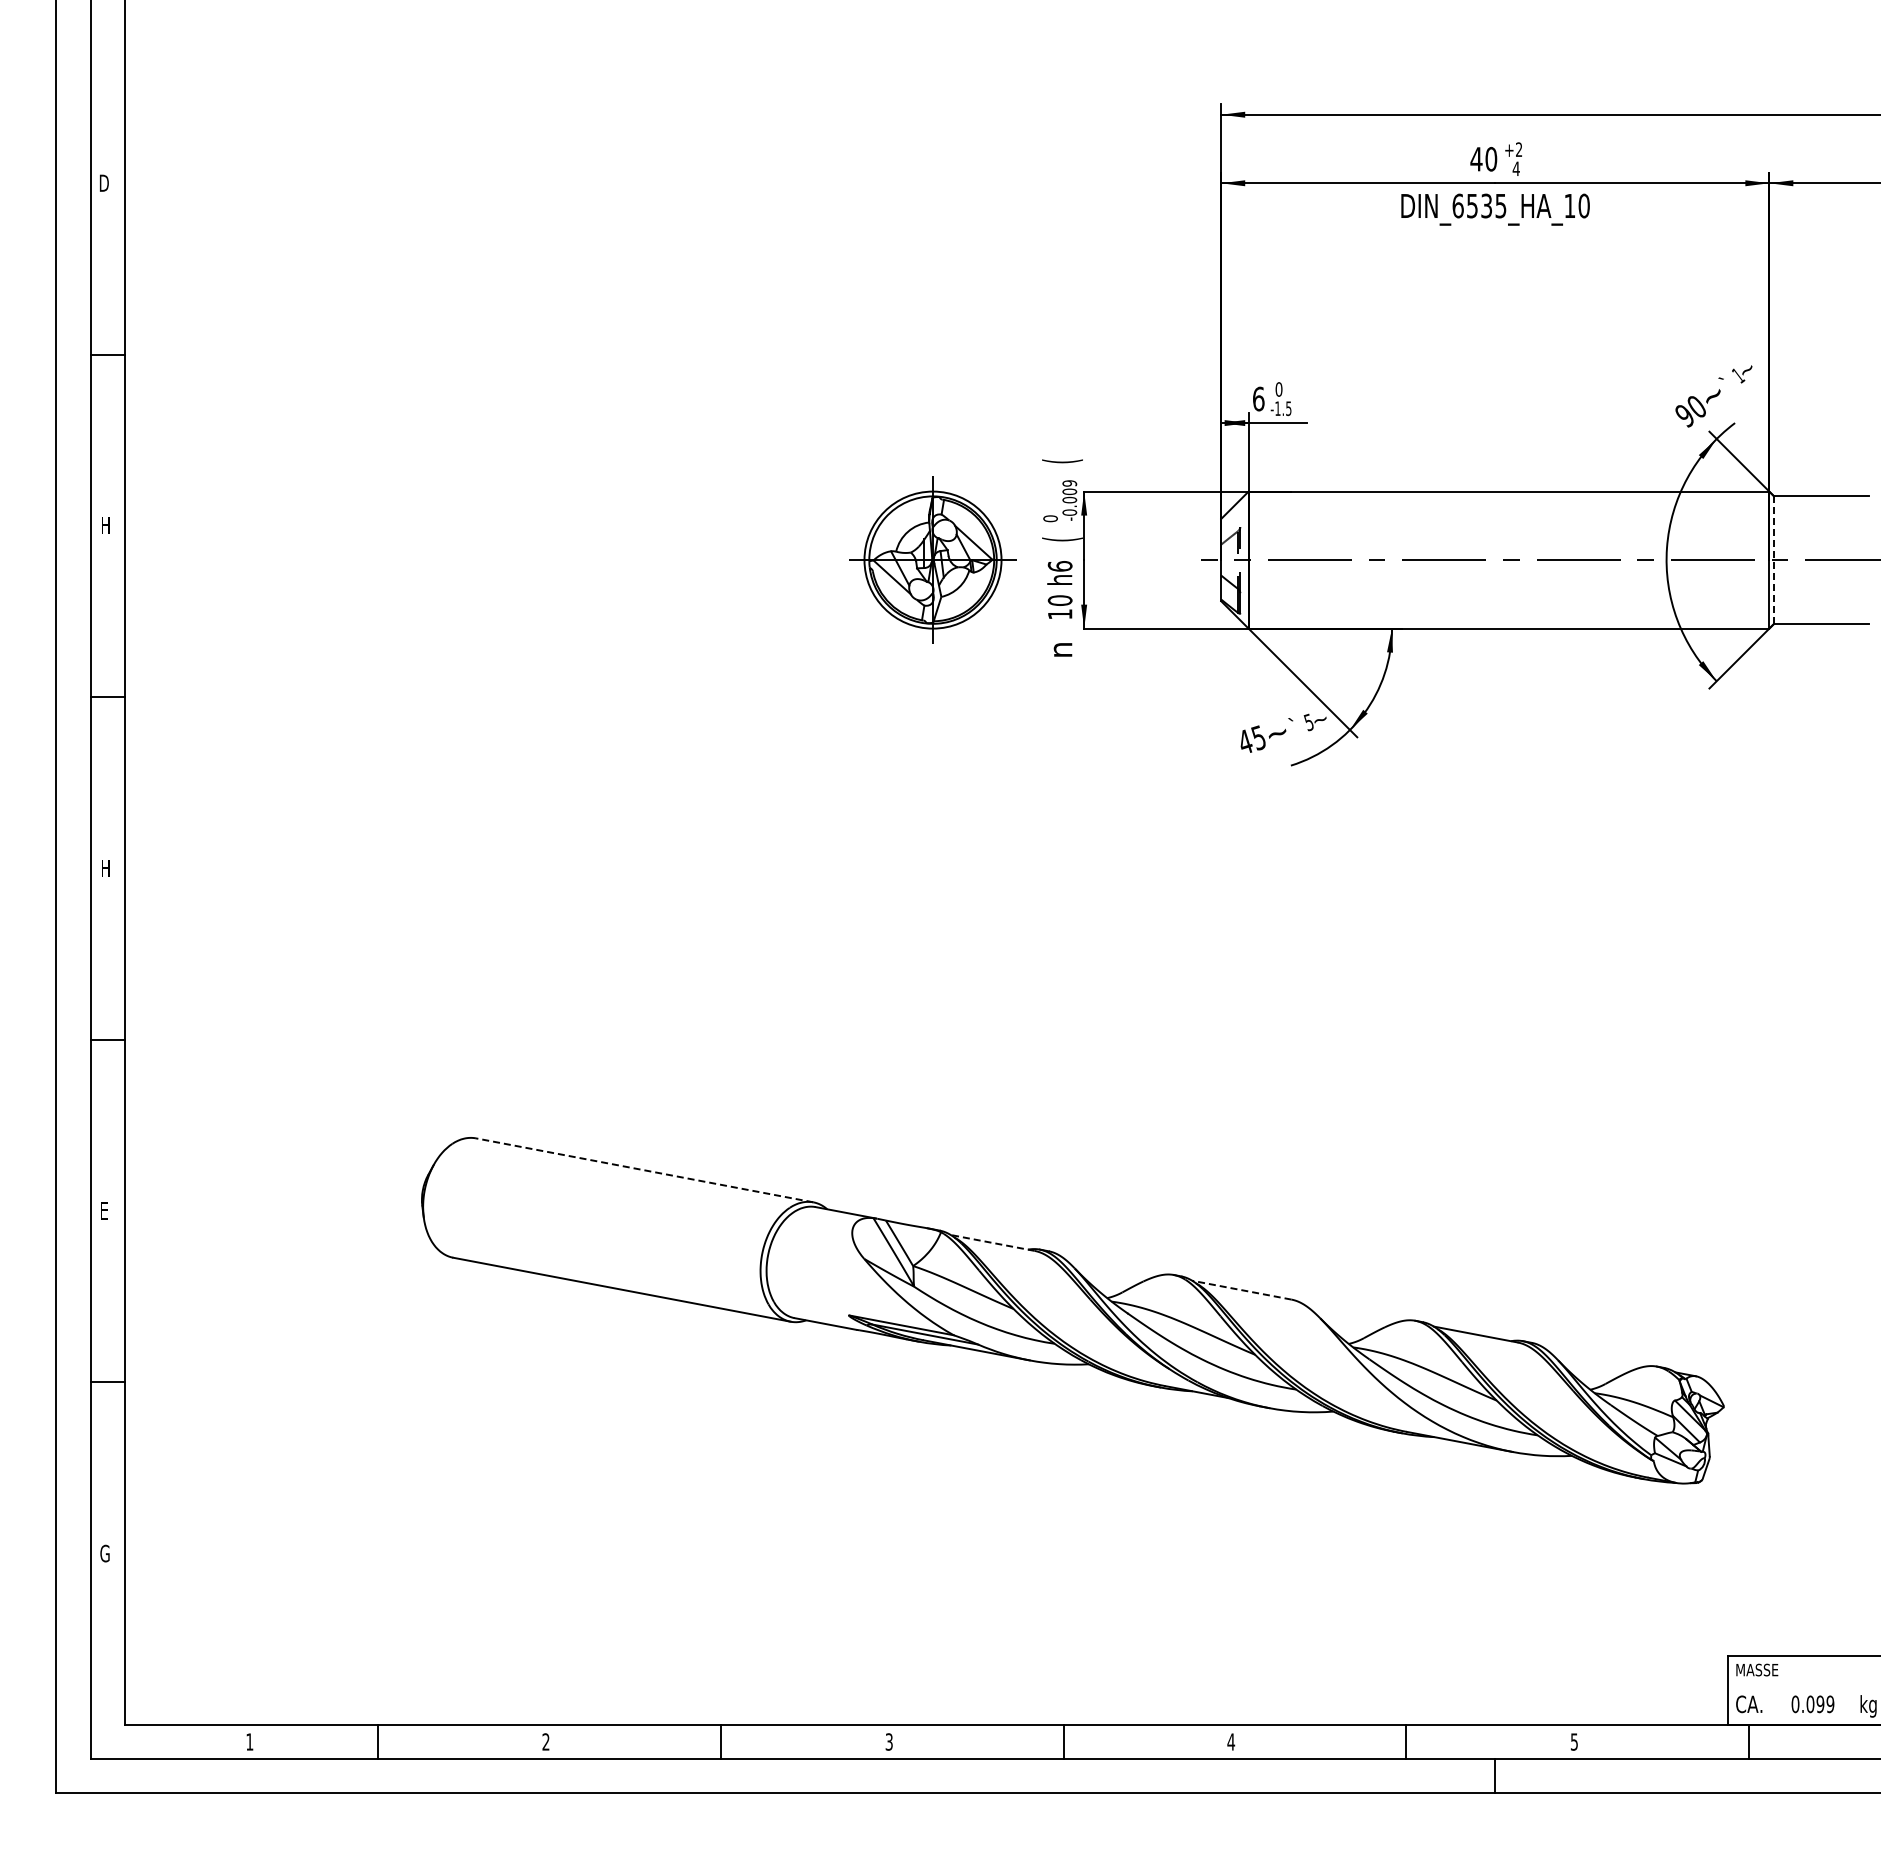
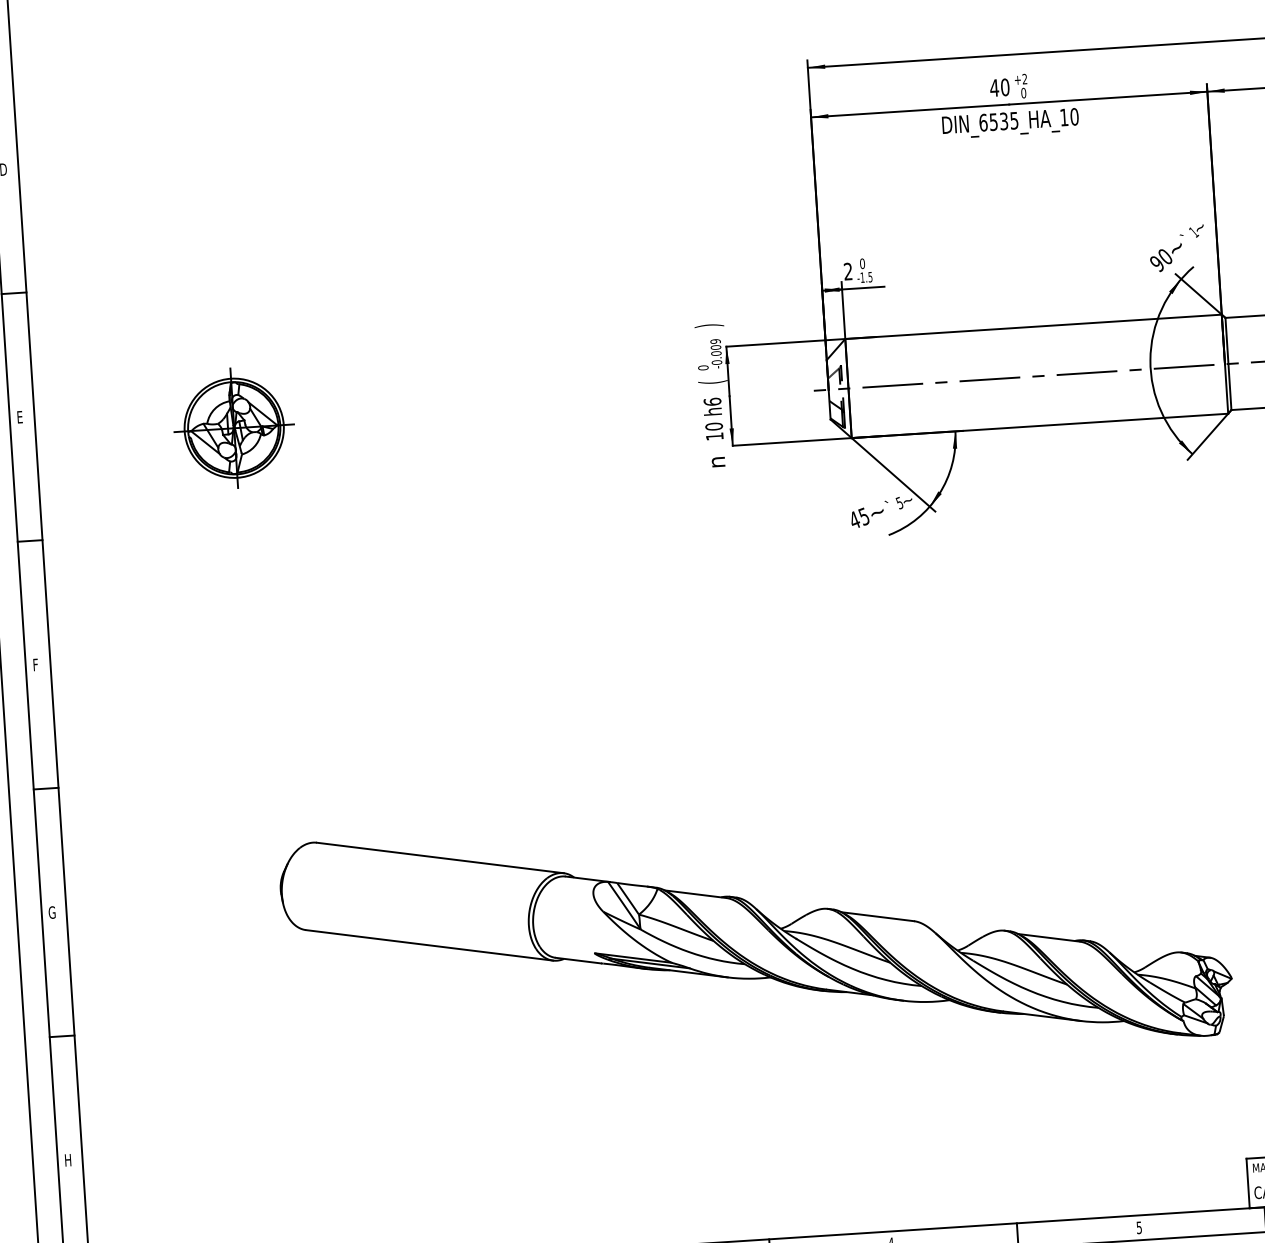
text: (1515, 168) -> (1023, 92), 4 -> 0
text: (1258, 398) -> (848, 271), 6 -> 2
text: (1062, 461) -> (709, 325), ( -> )
text: (106, 525) -> (21, 416), H -> E
part: (932, 559) -> (233, 427), moved
line: (1774, 560) -> (1228, 364), dashed -> solid
text: (106, 868) -> (37, 664), H -> F
line: (644, 1170) -> (440, 858), dashed -> solid
text: (104, 1210) -> (51, 912), E -> G
line: (992, 1242) -> (695, 893), dashed -> solid
line: (1241, 1290) -> (877, 916), dashed -> solid
text: (104, 1553) -> (67, 1160), G -> H

